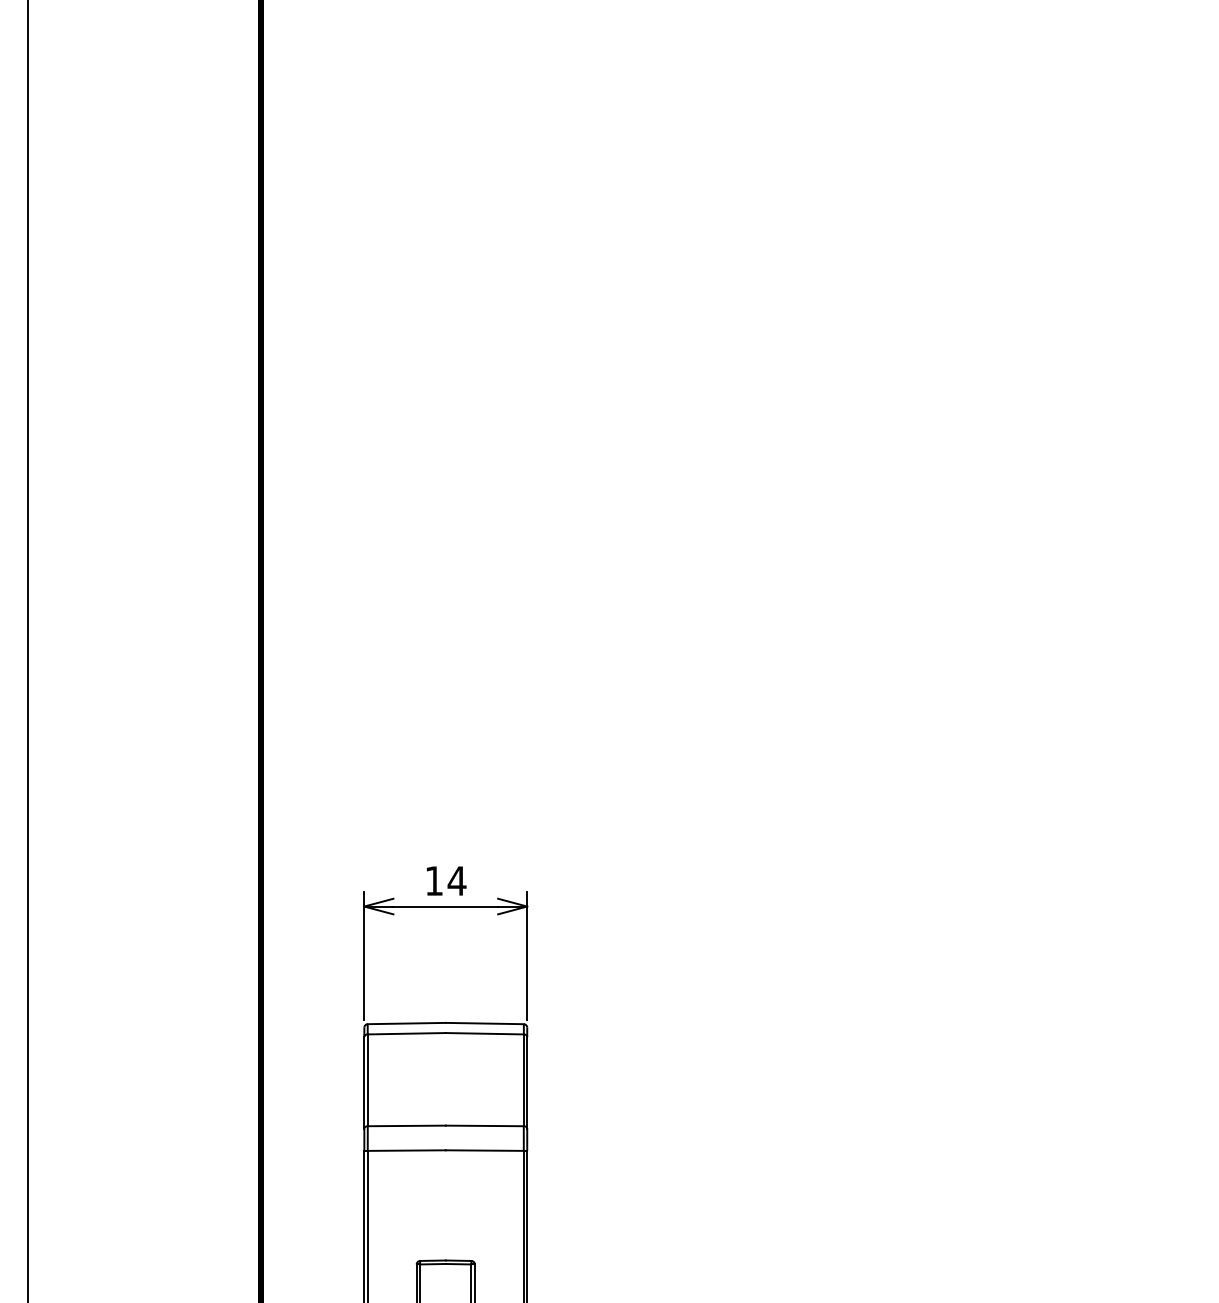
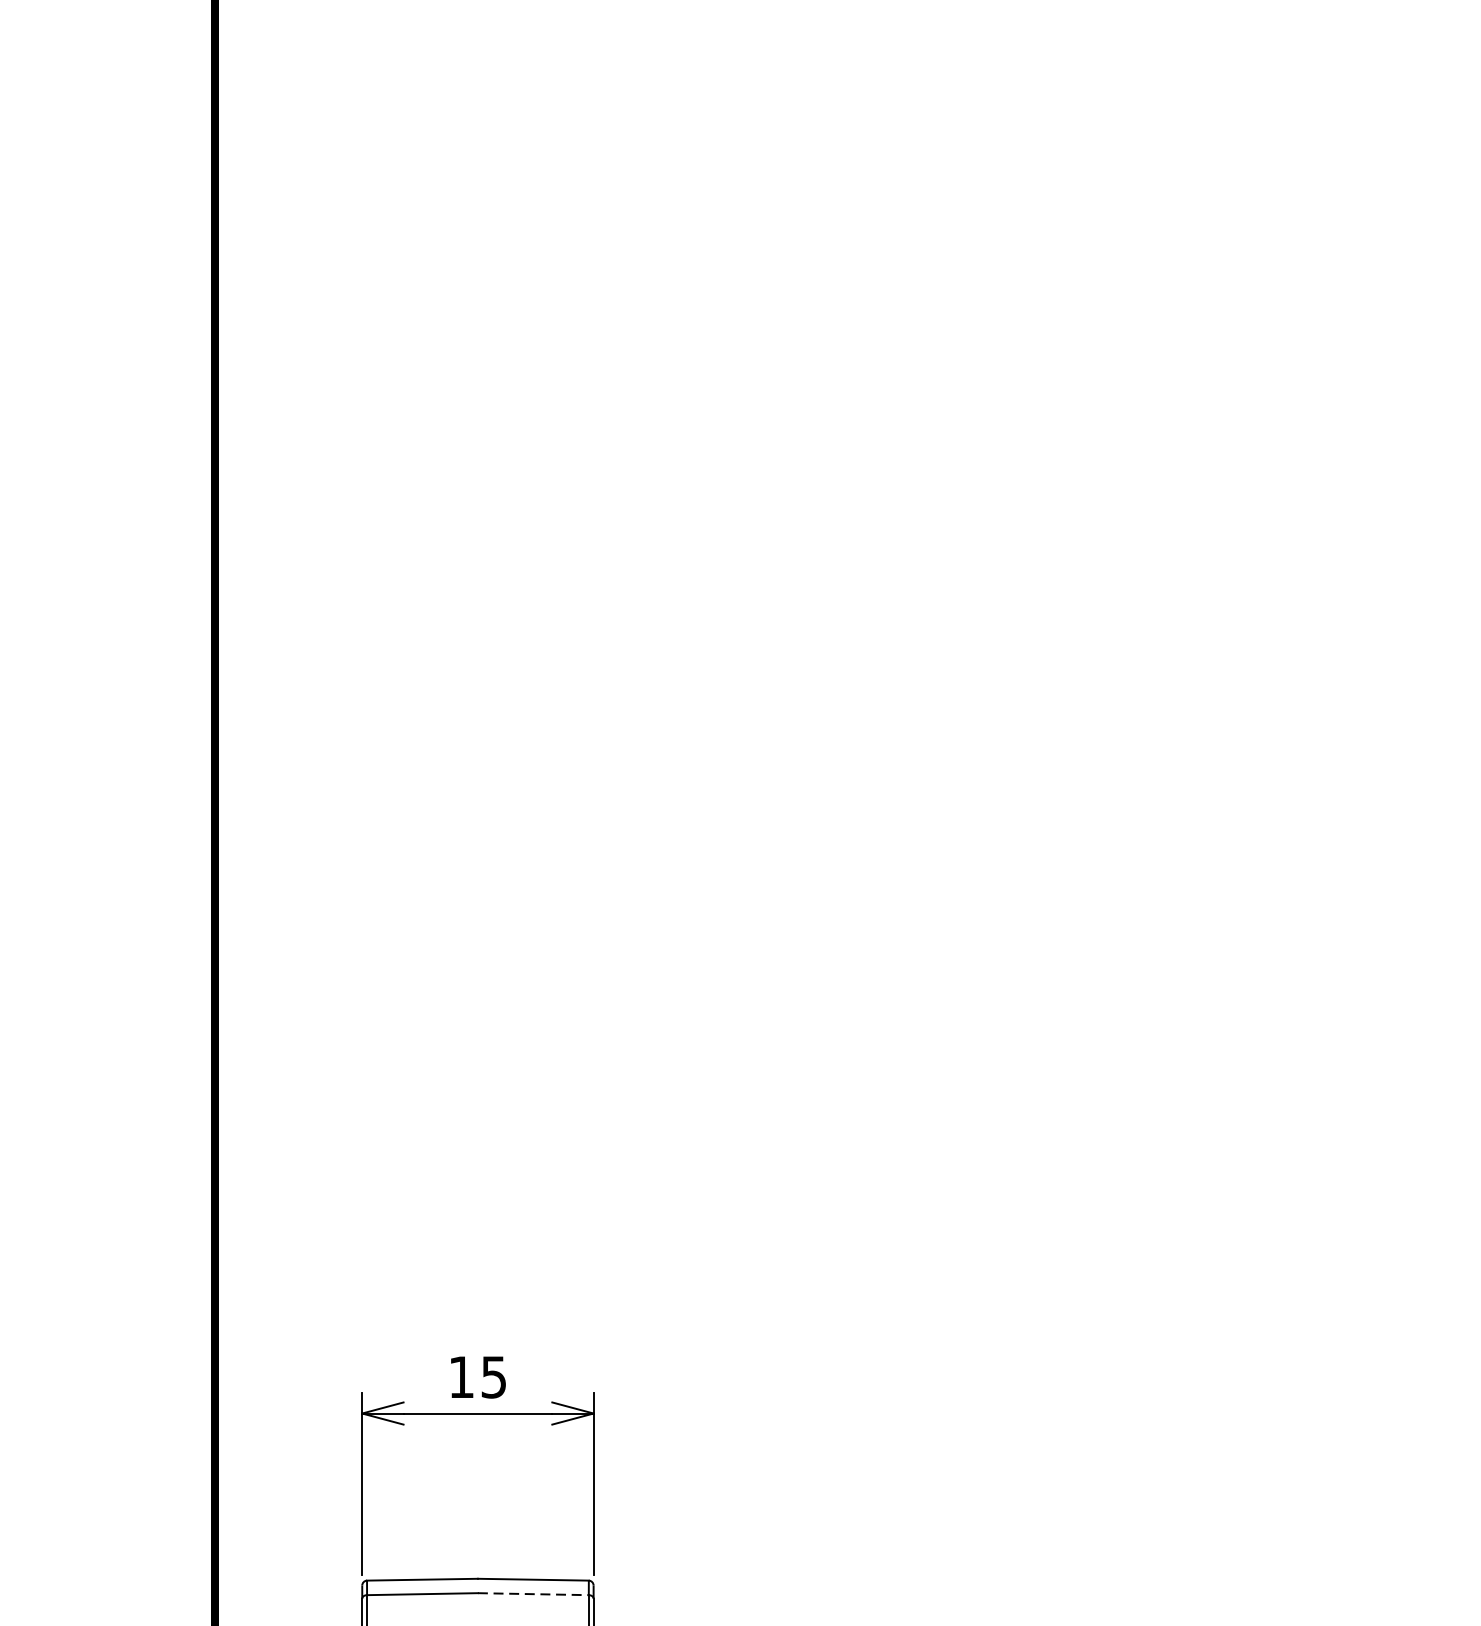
text: (456, 881) -> (493, 1377), 14 -> 15
line: (484, 1033) -> (532, 1593), solid -> dashed

